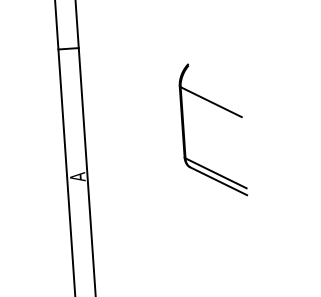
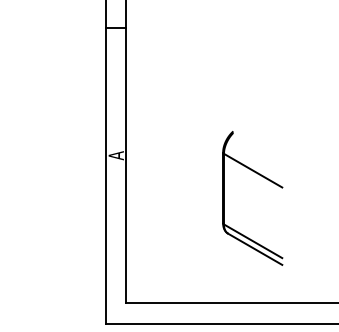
part: (221, 108) -> (262, 177), moved

